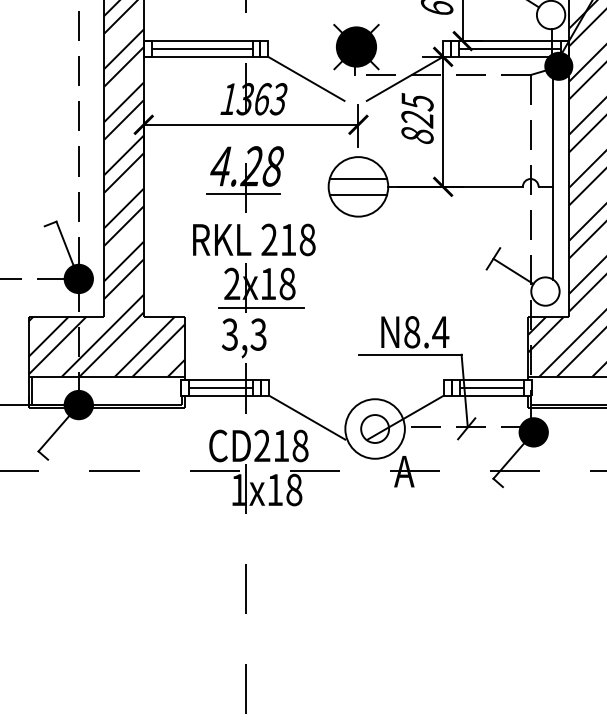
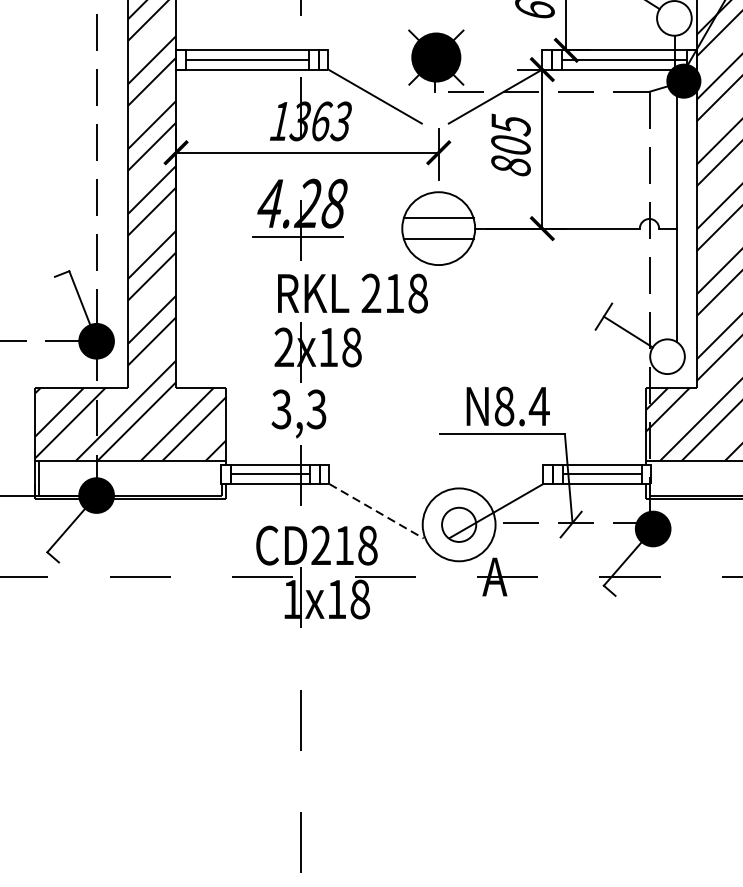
text: (417, 119) -> (510, 146), 825 -> 805
text: (254, 239) -> (353, 293), moved
line: (261, 307) -> (320, 376), removed
line: (307, 417) -> (376, 510), solid -> dashed

